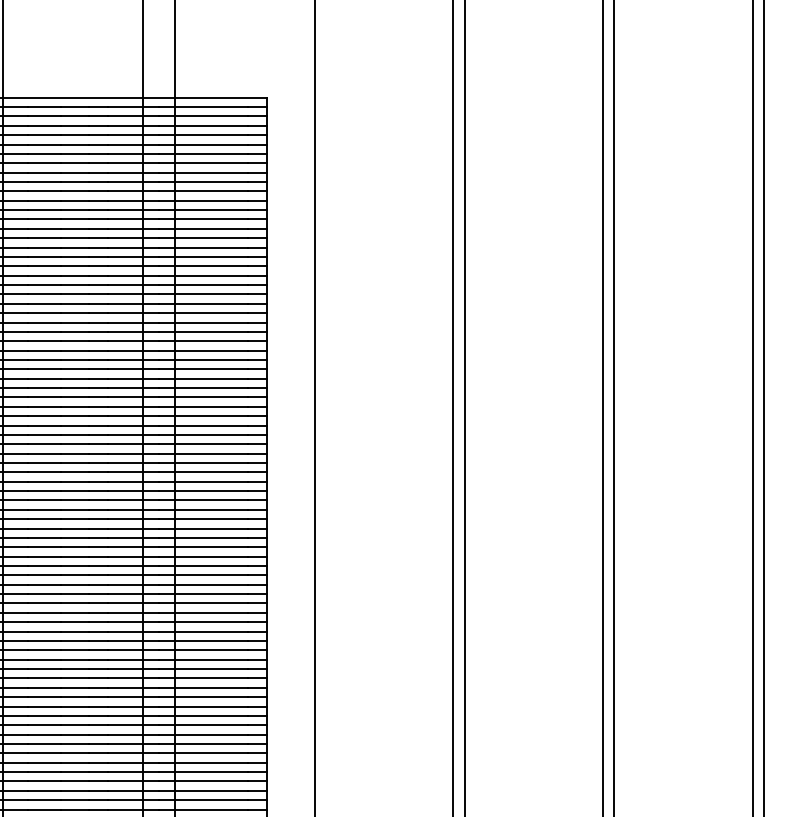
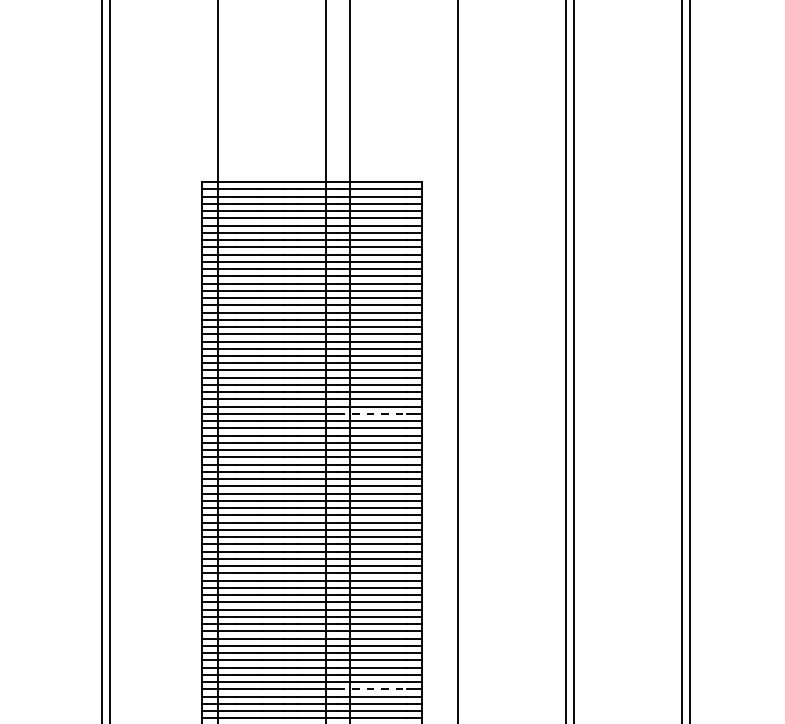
line: (203, 396) -> (372, 413), solid -> dashed
line: (203, 753) -> (372, 689), solid -> dashed

